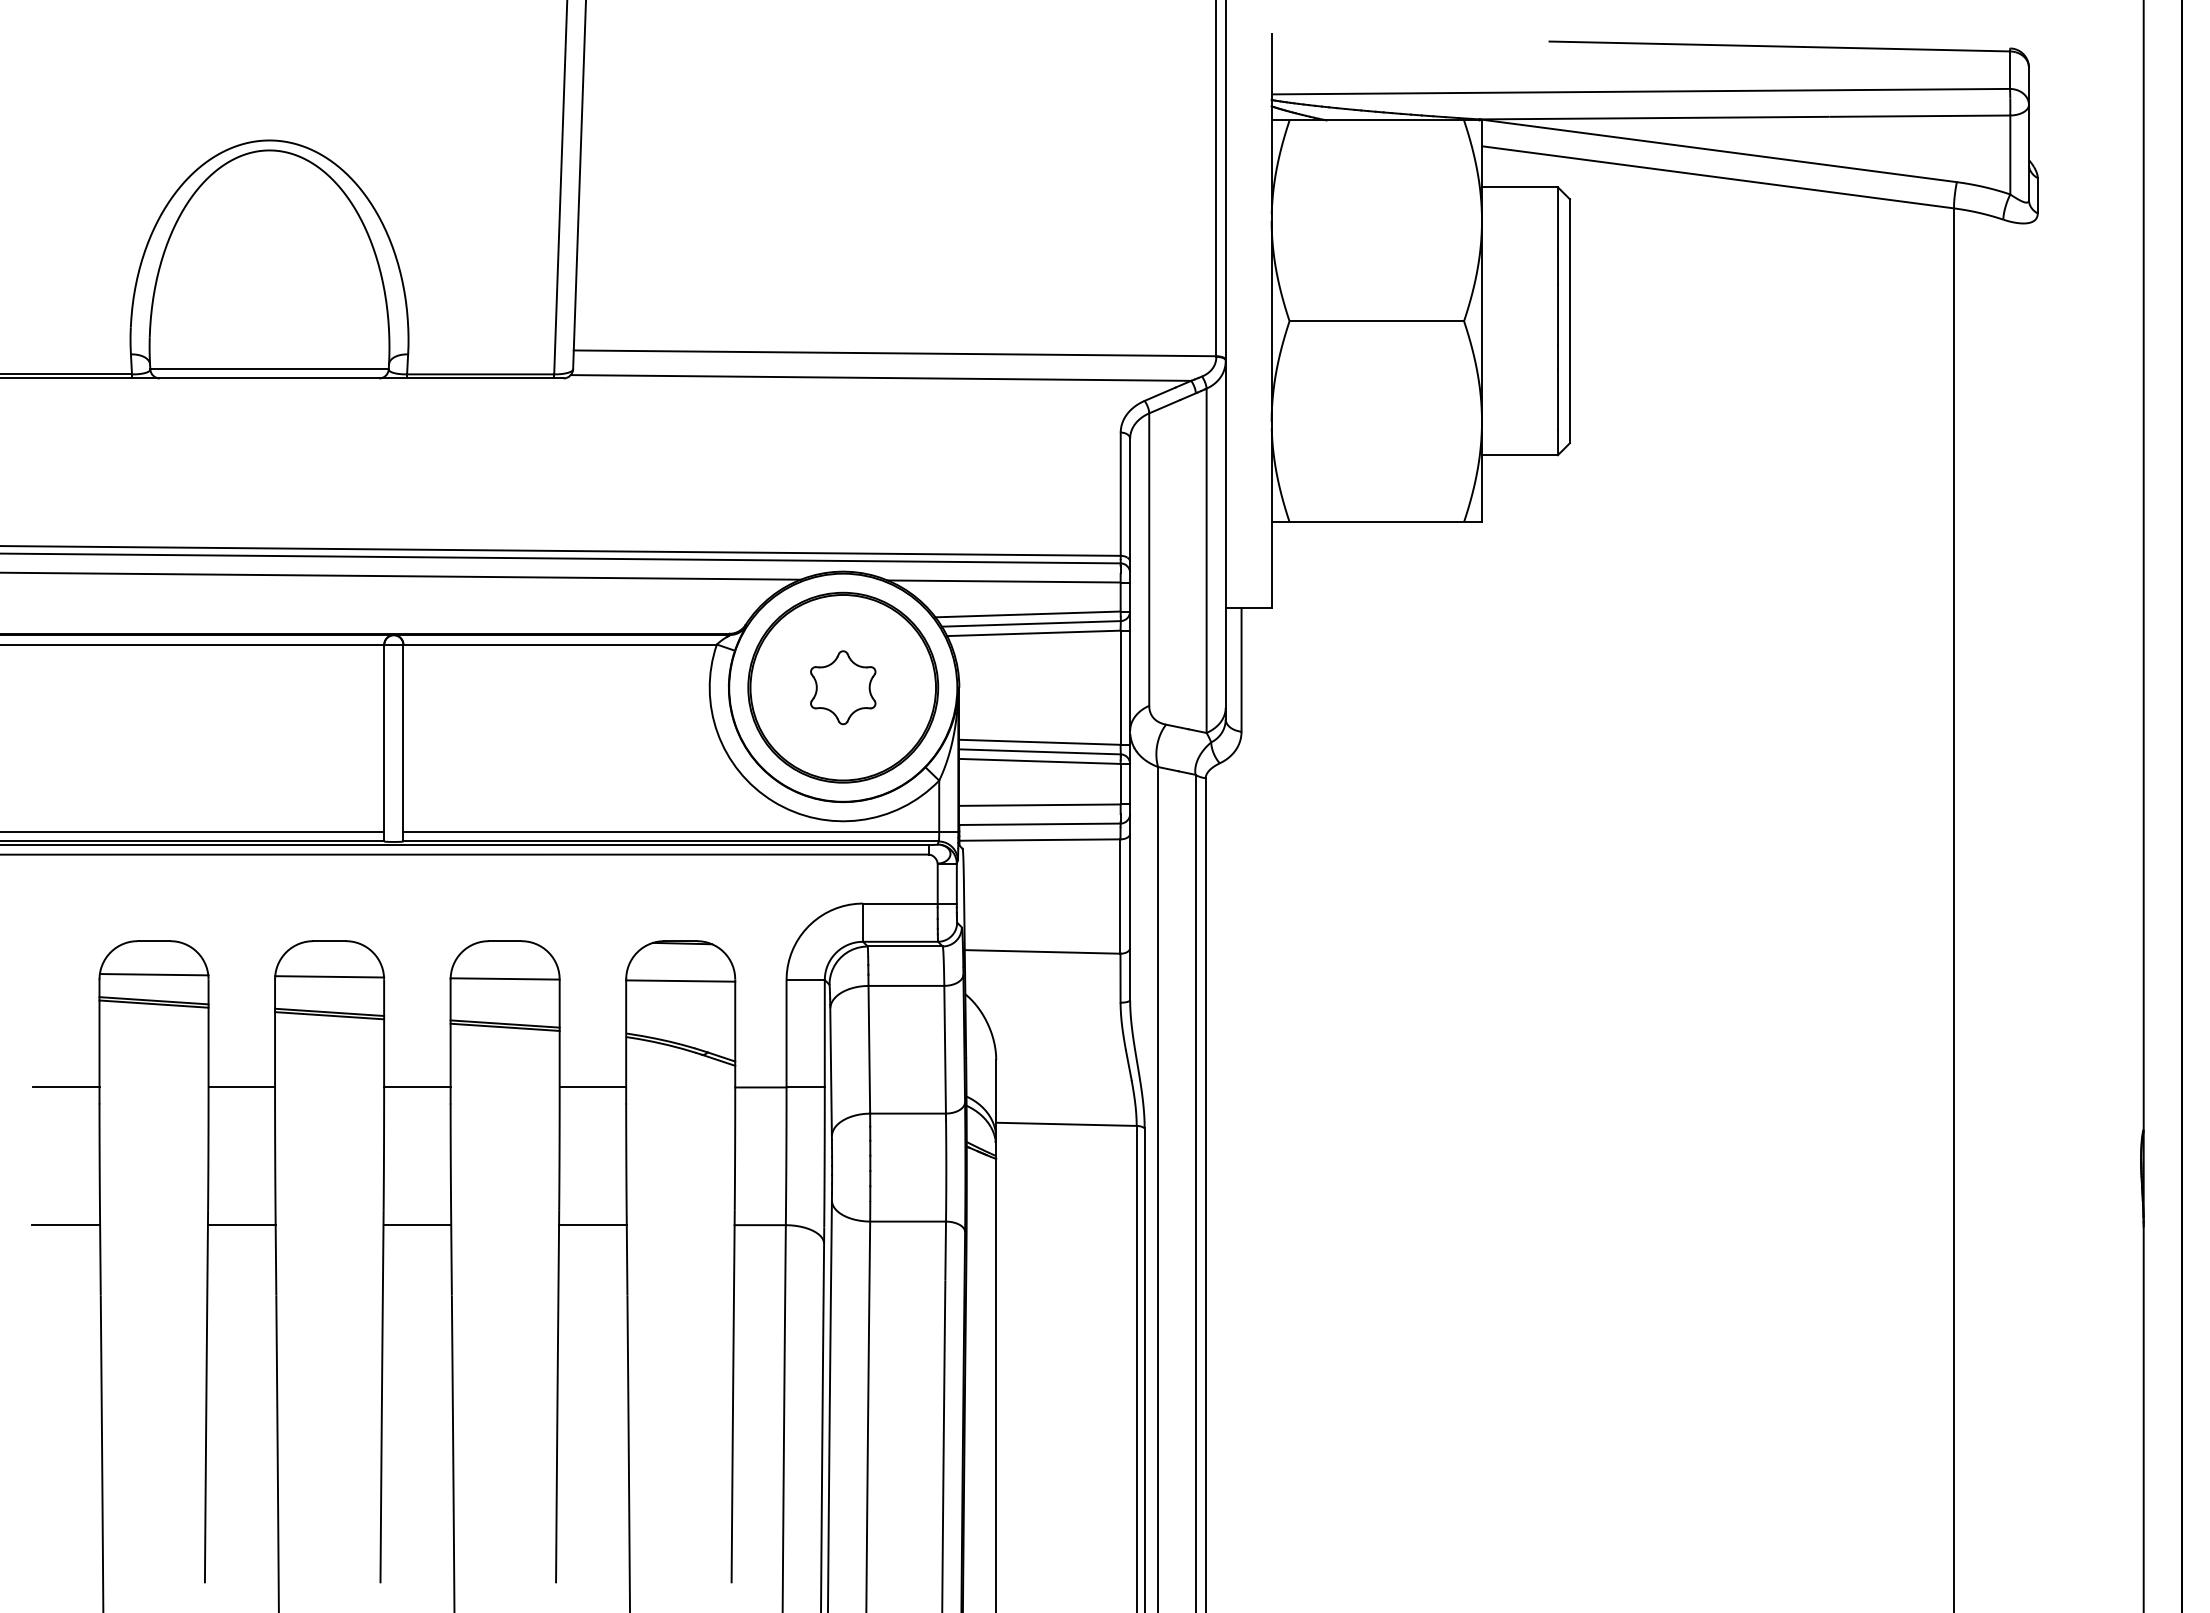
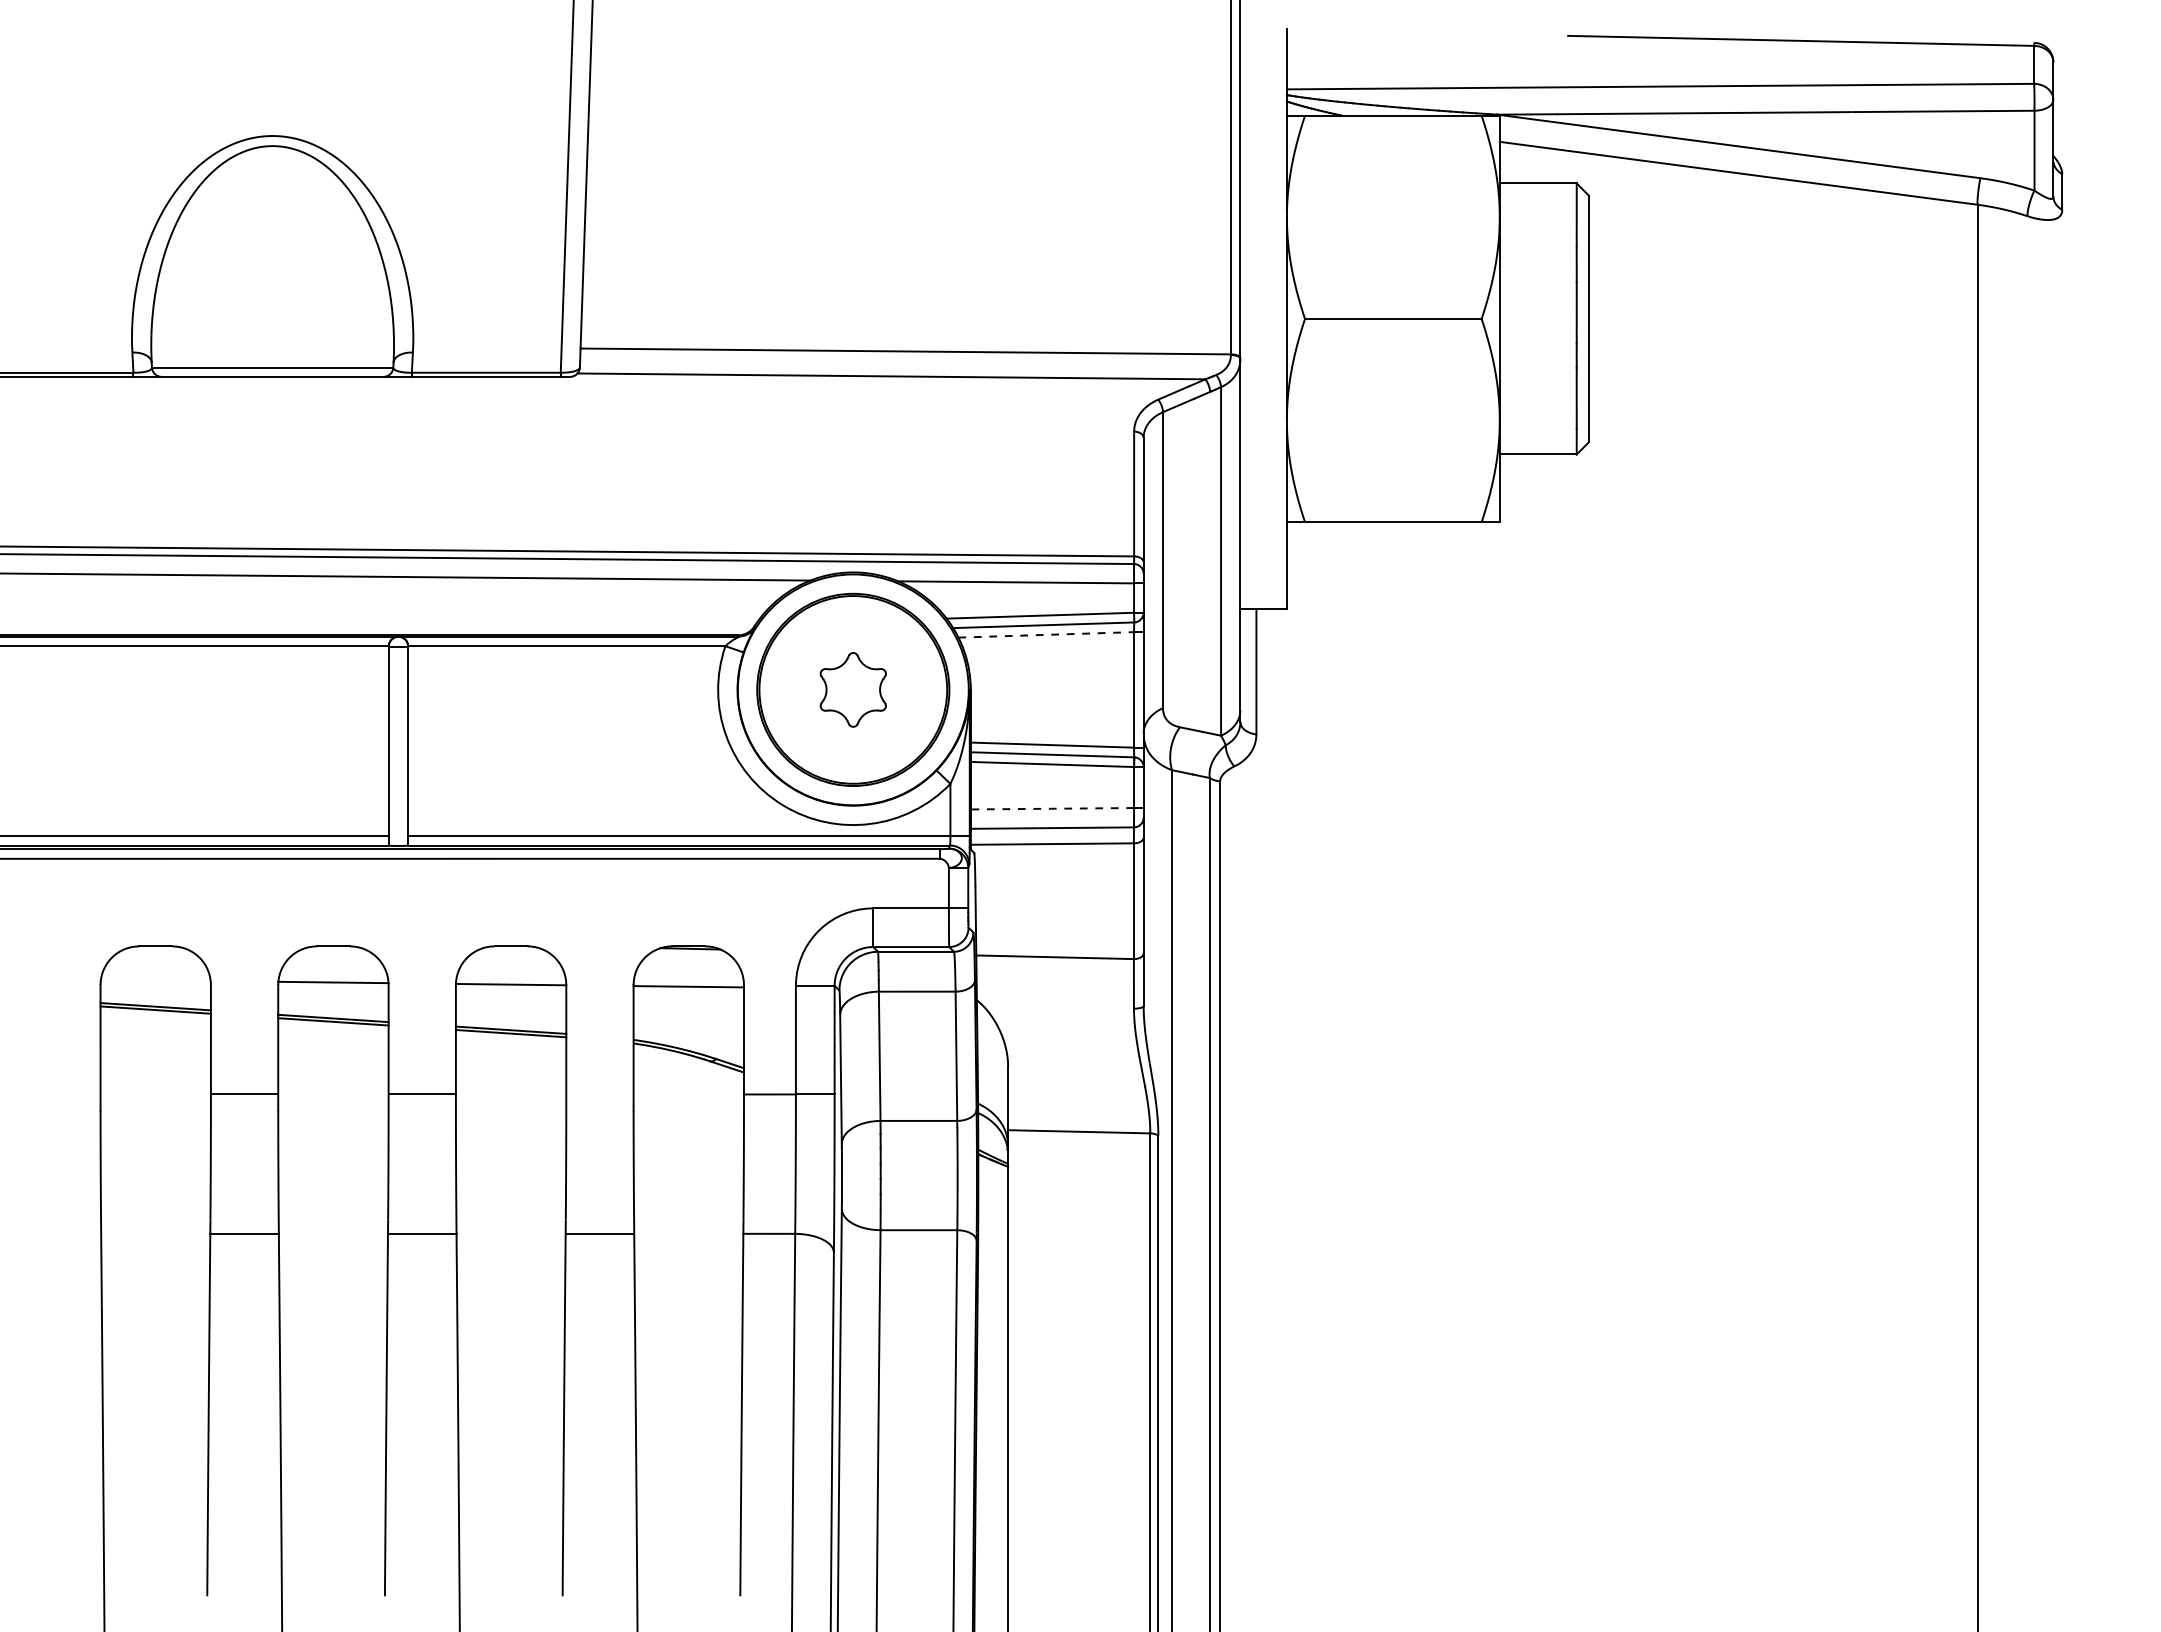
line: (1033, 633) -> (1045, 635), solid -> dashed
line: (1039, 805) -> (1051, 809), solid -> dashed
line: (154, 974) -> (156, 980), removed
line: (66, 1087) -> (67, 1094), removed
line: (592, 1087) -> (599, 1094), removed
line: (66, 1225) -> (67, 1234), removed

